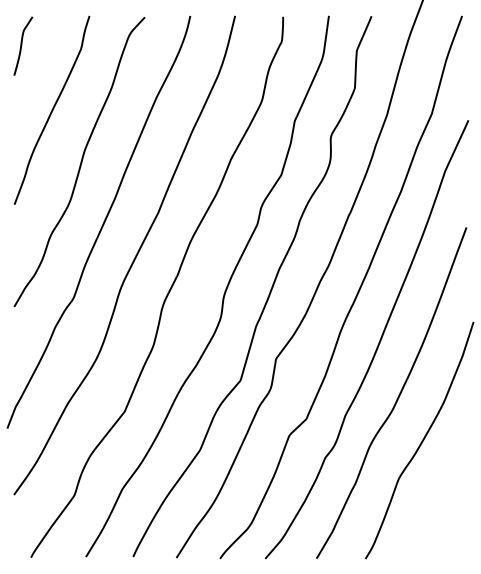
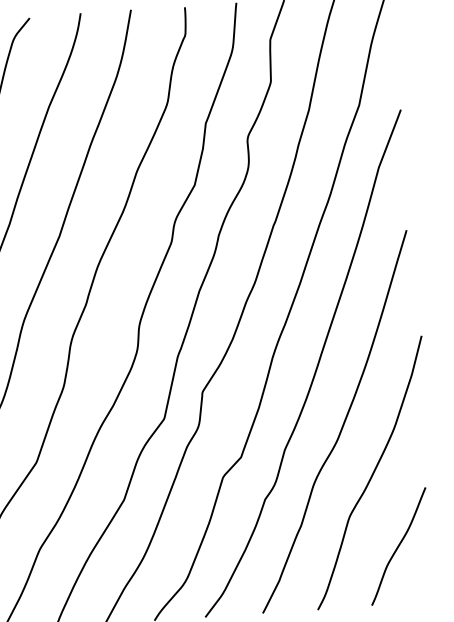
curve: (440, 507) -> (398, 546), added

